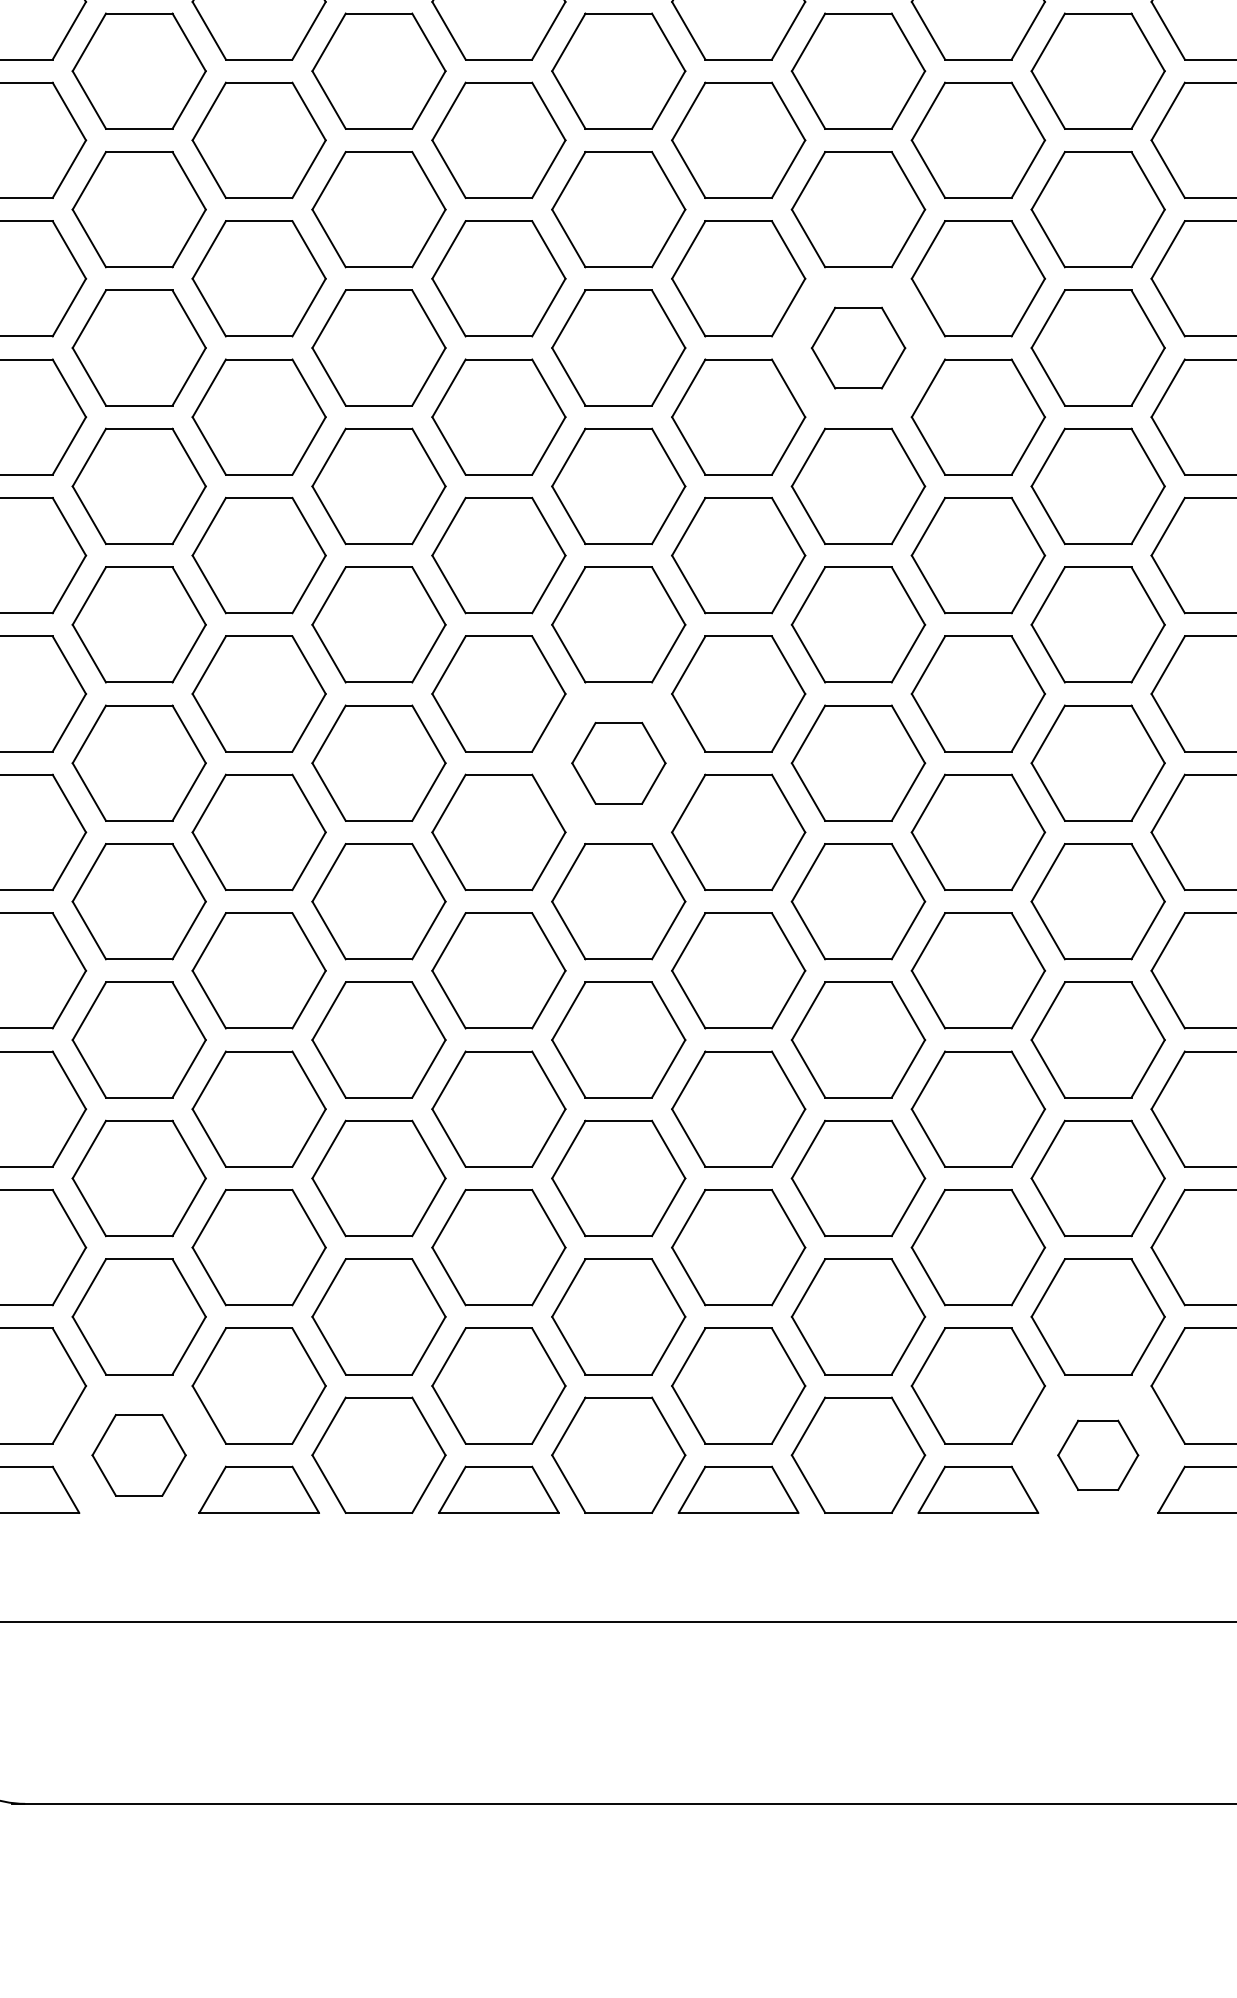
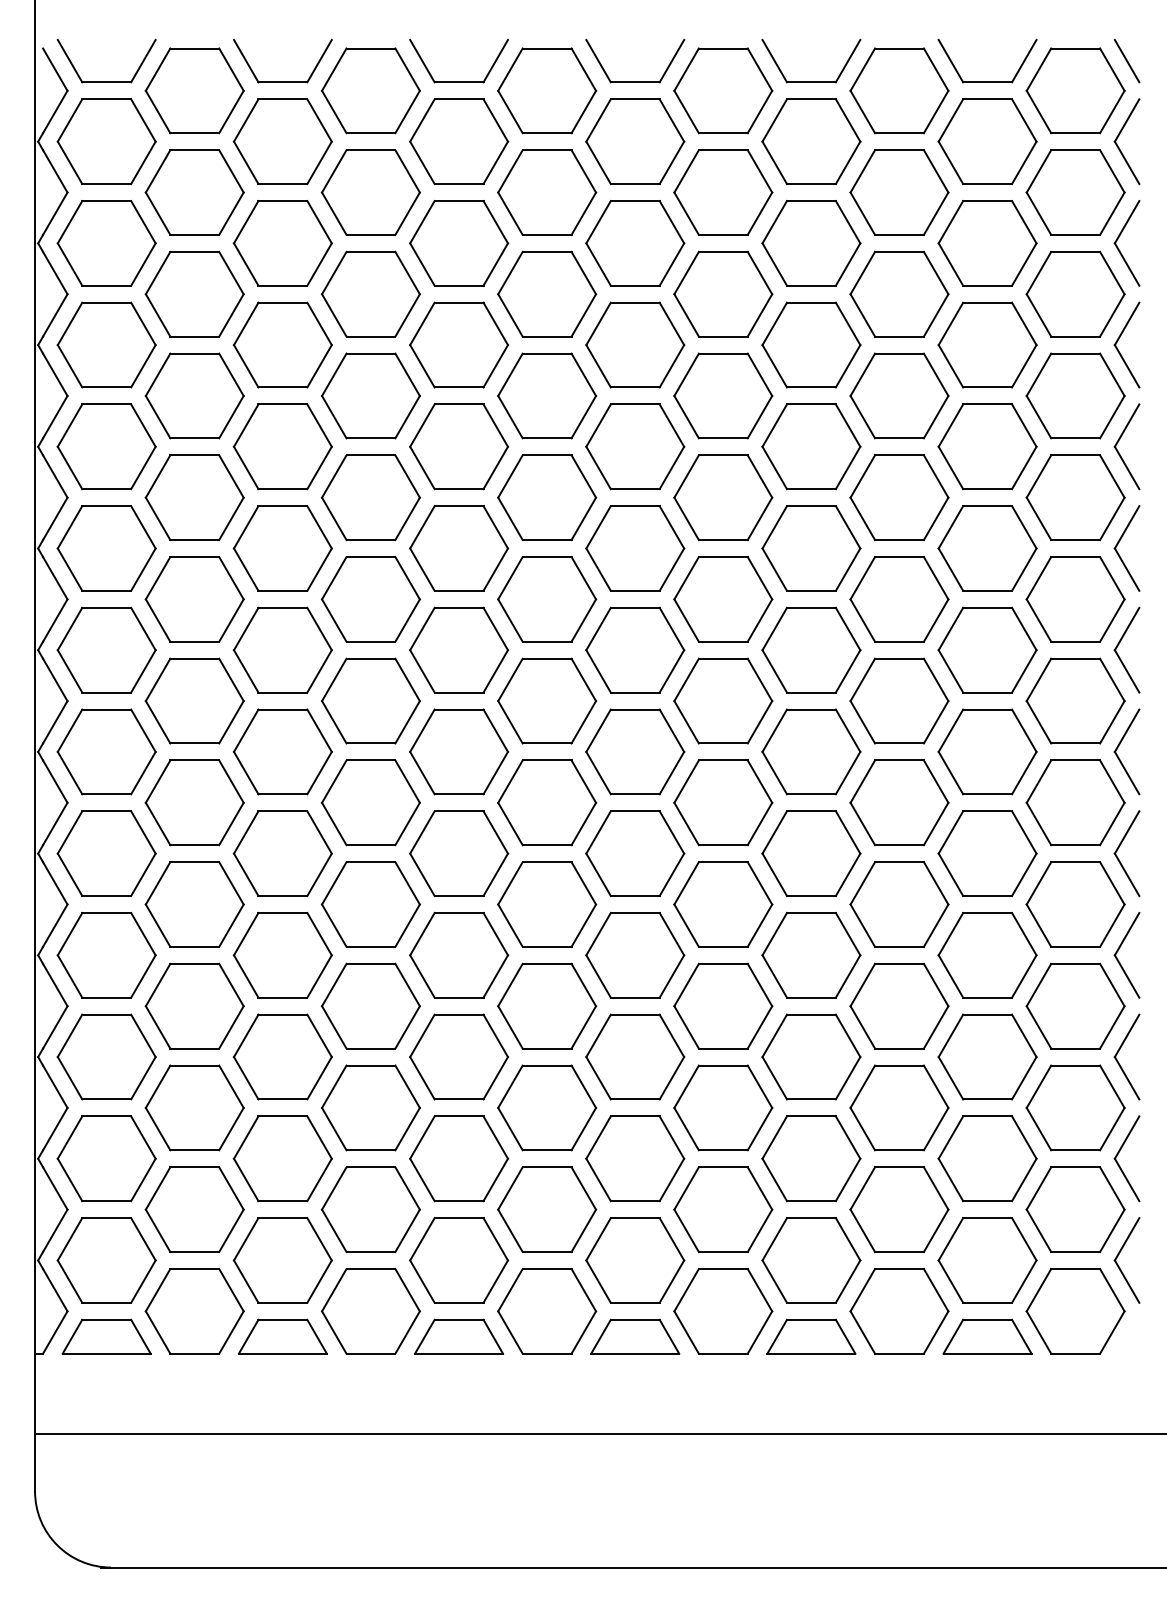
part: (858, 347) -> (723, 497), size x1.43
part: (619, 762) -> (547, 802), size x1.43
part: (138, 1455) -> (194, 1311), size x1.43
part: (1098, 1455) -> (899, 1311), size x1.67

